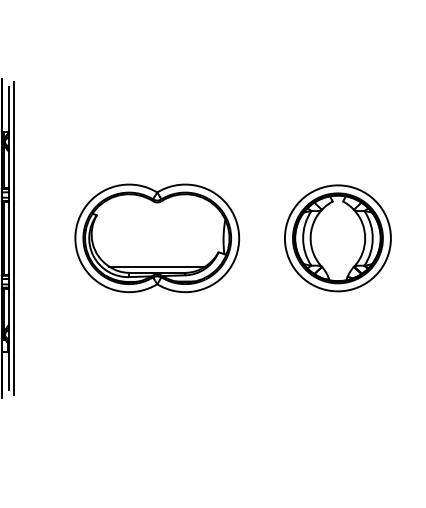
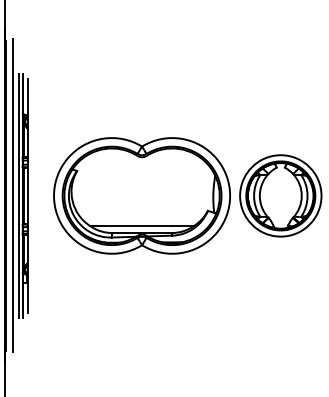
line: (13, 237) -> (31, 195), removed
part: (156, 237) -> (141, 195), size x1.4

